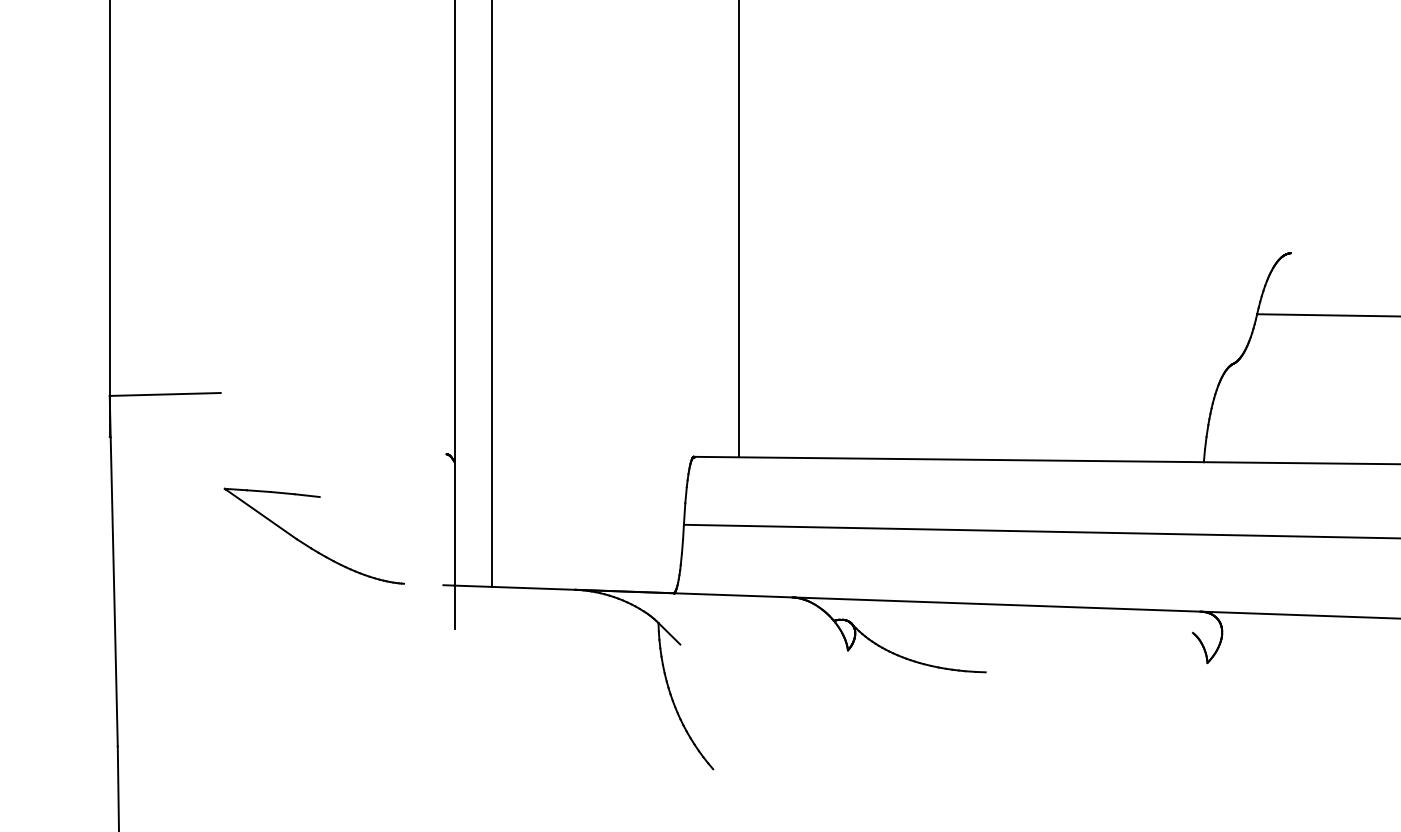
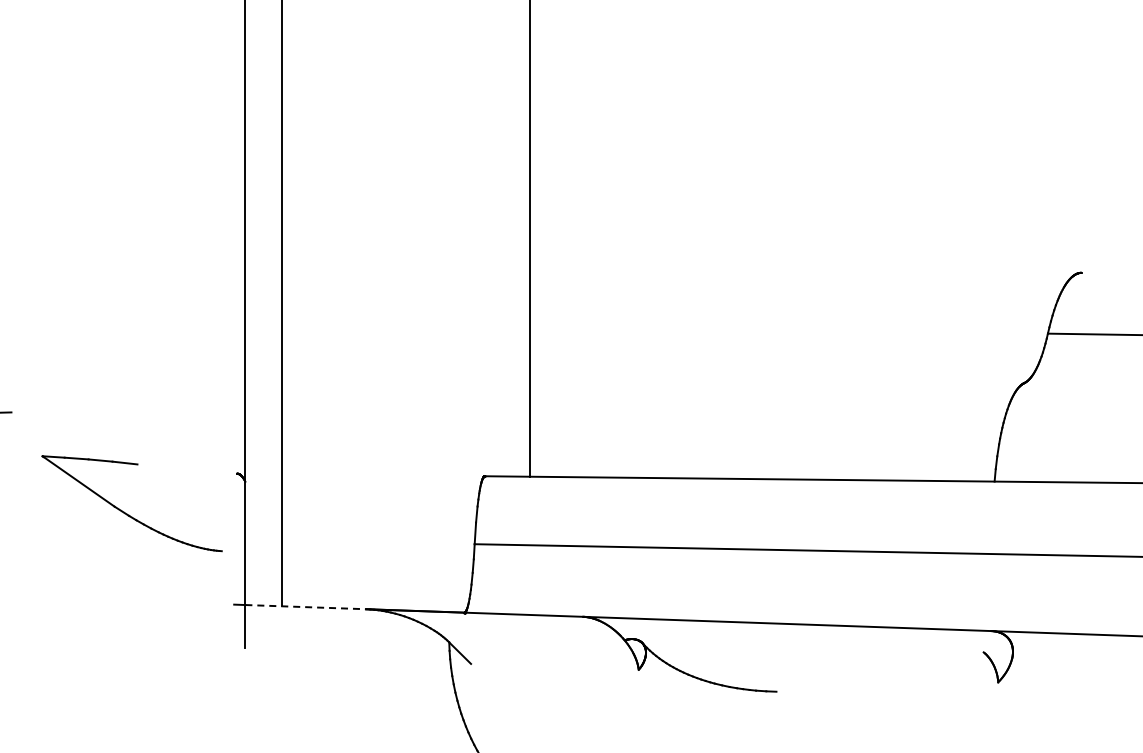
part: (307, 544) -> (125, 511), moved
line: (515, 587) -> (306, 606), solid -> dashed

